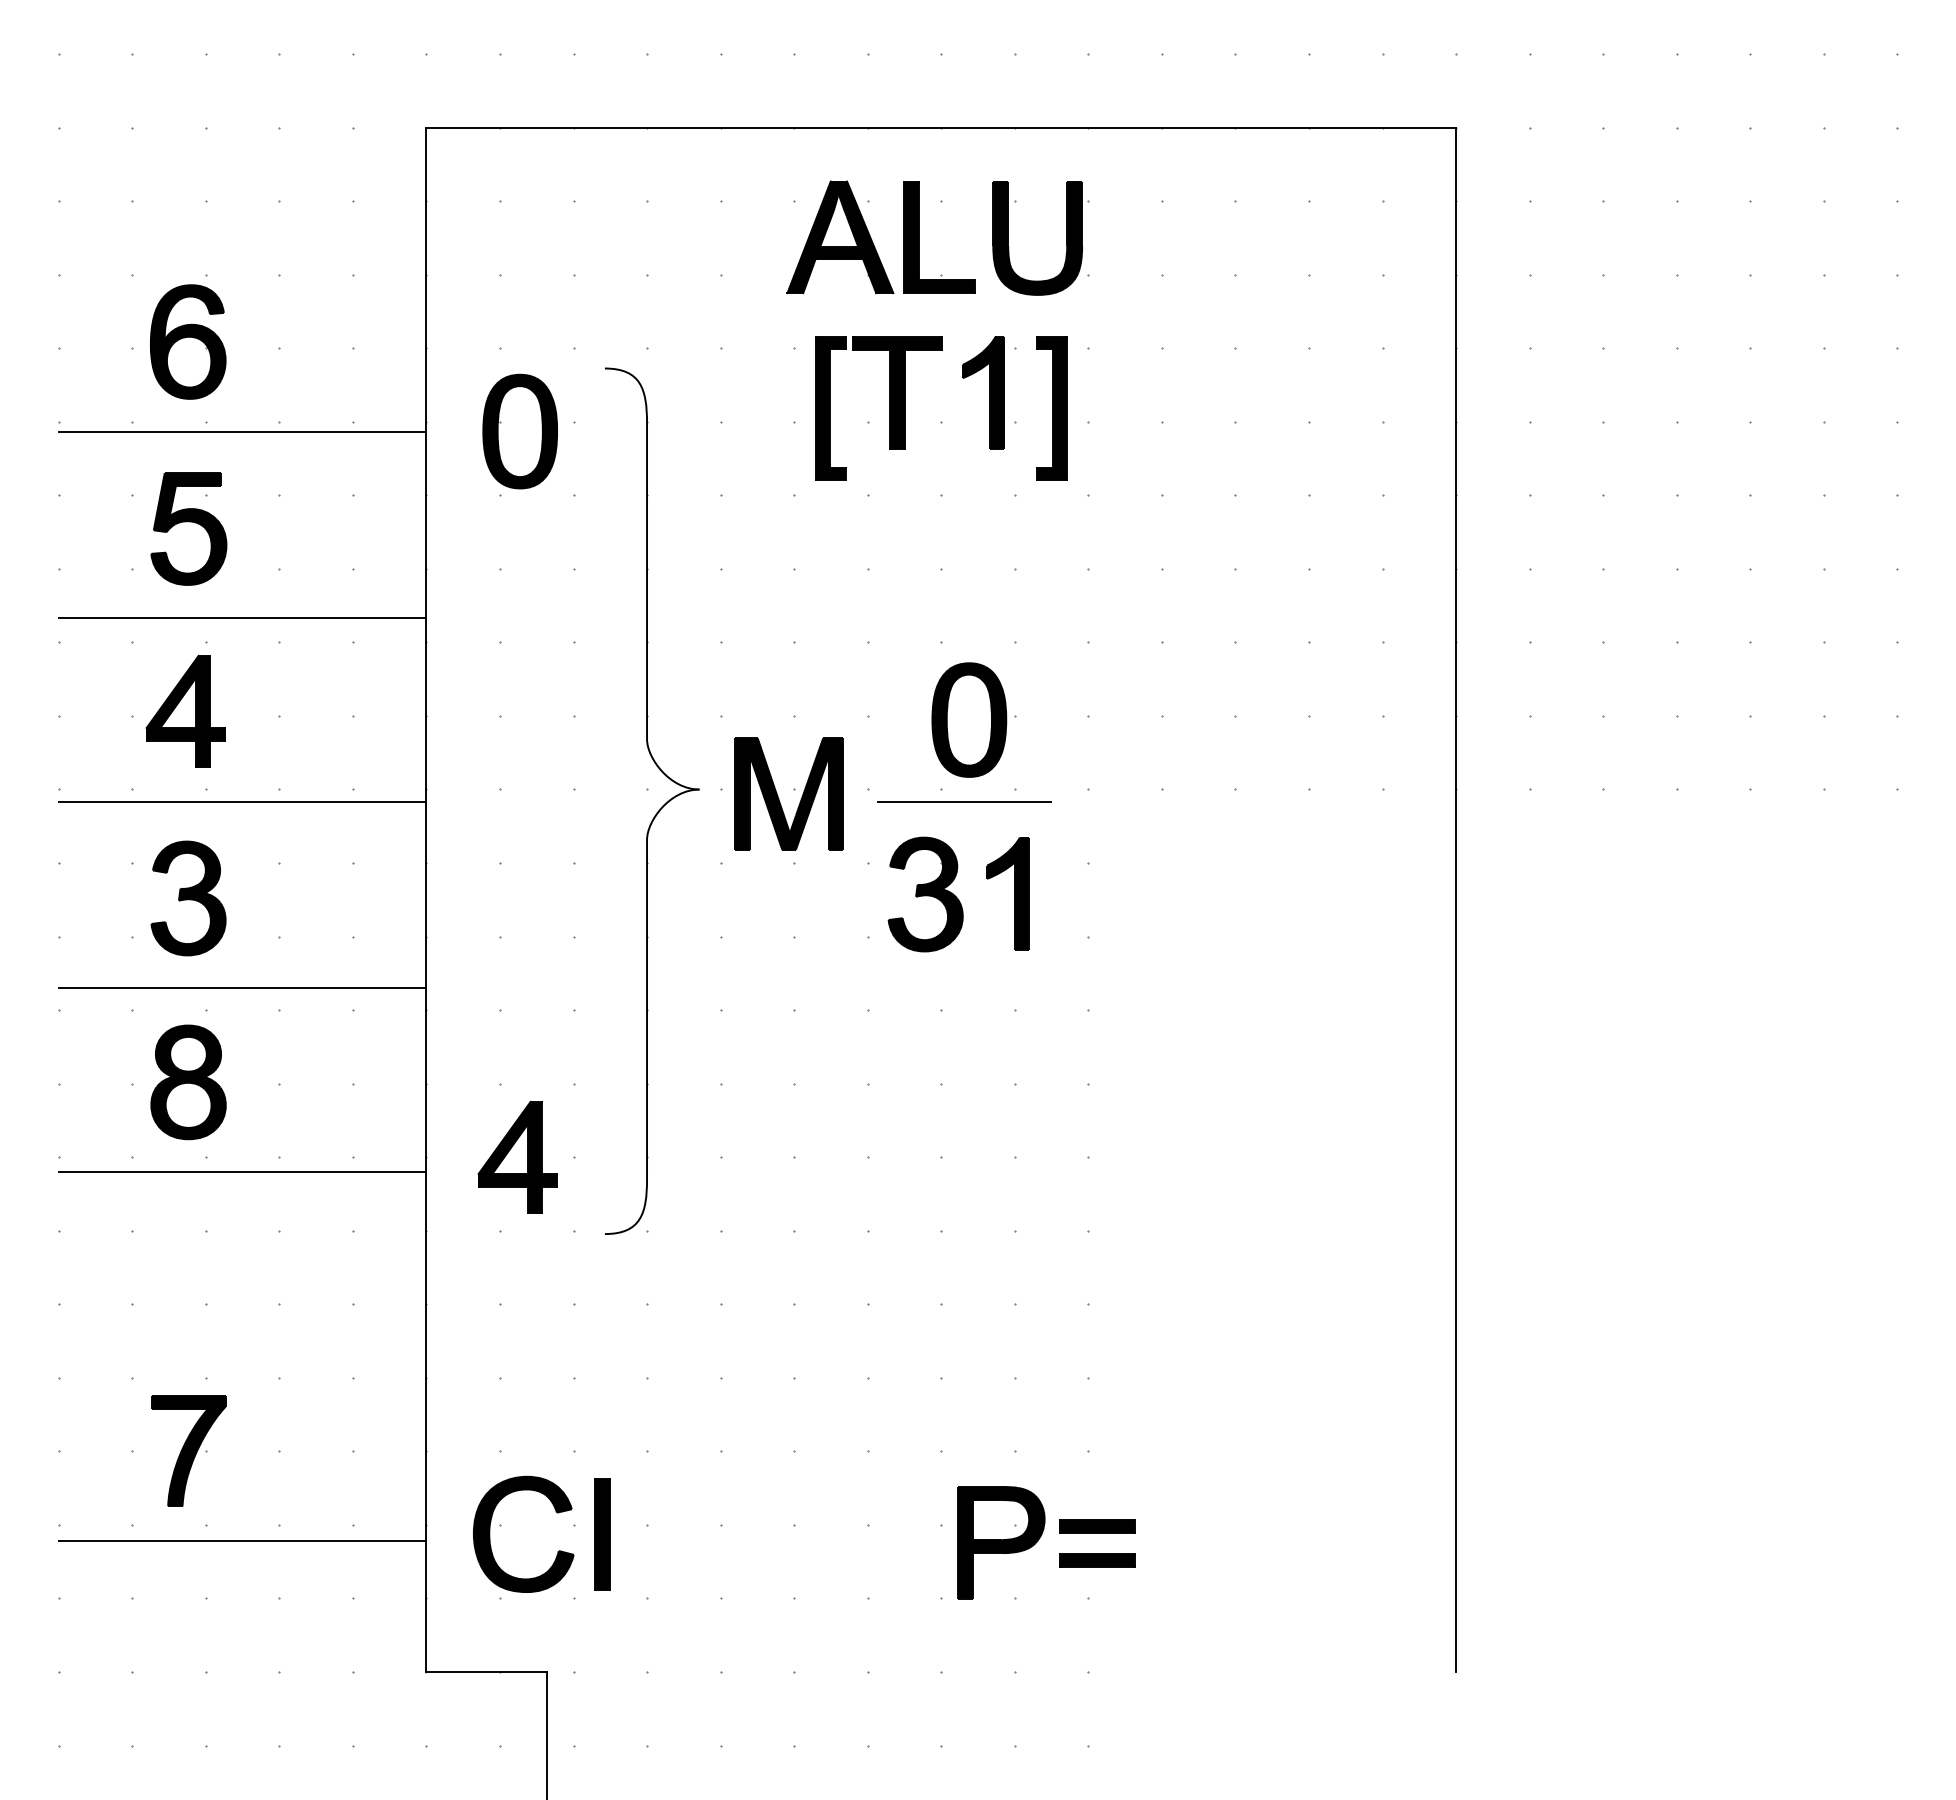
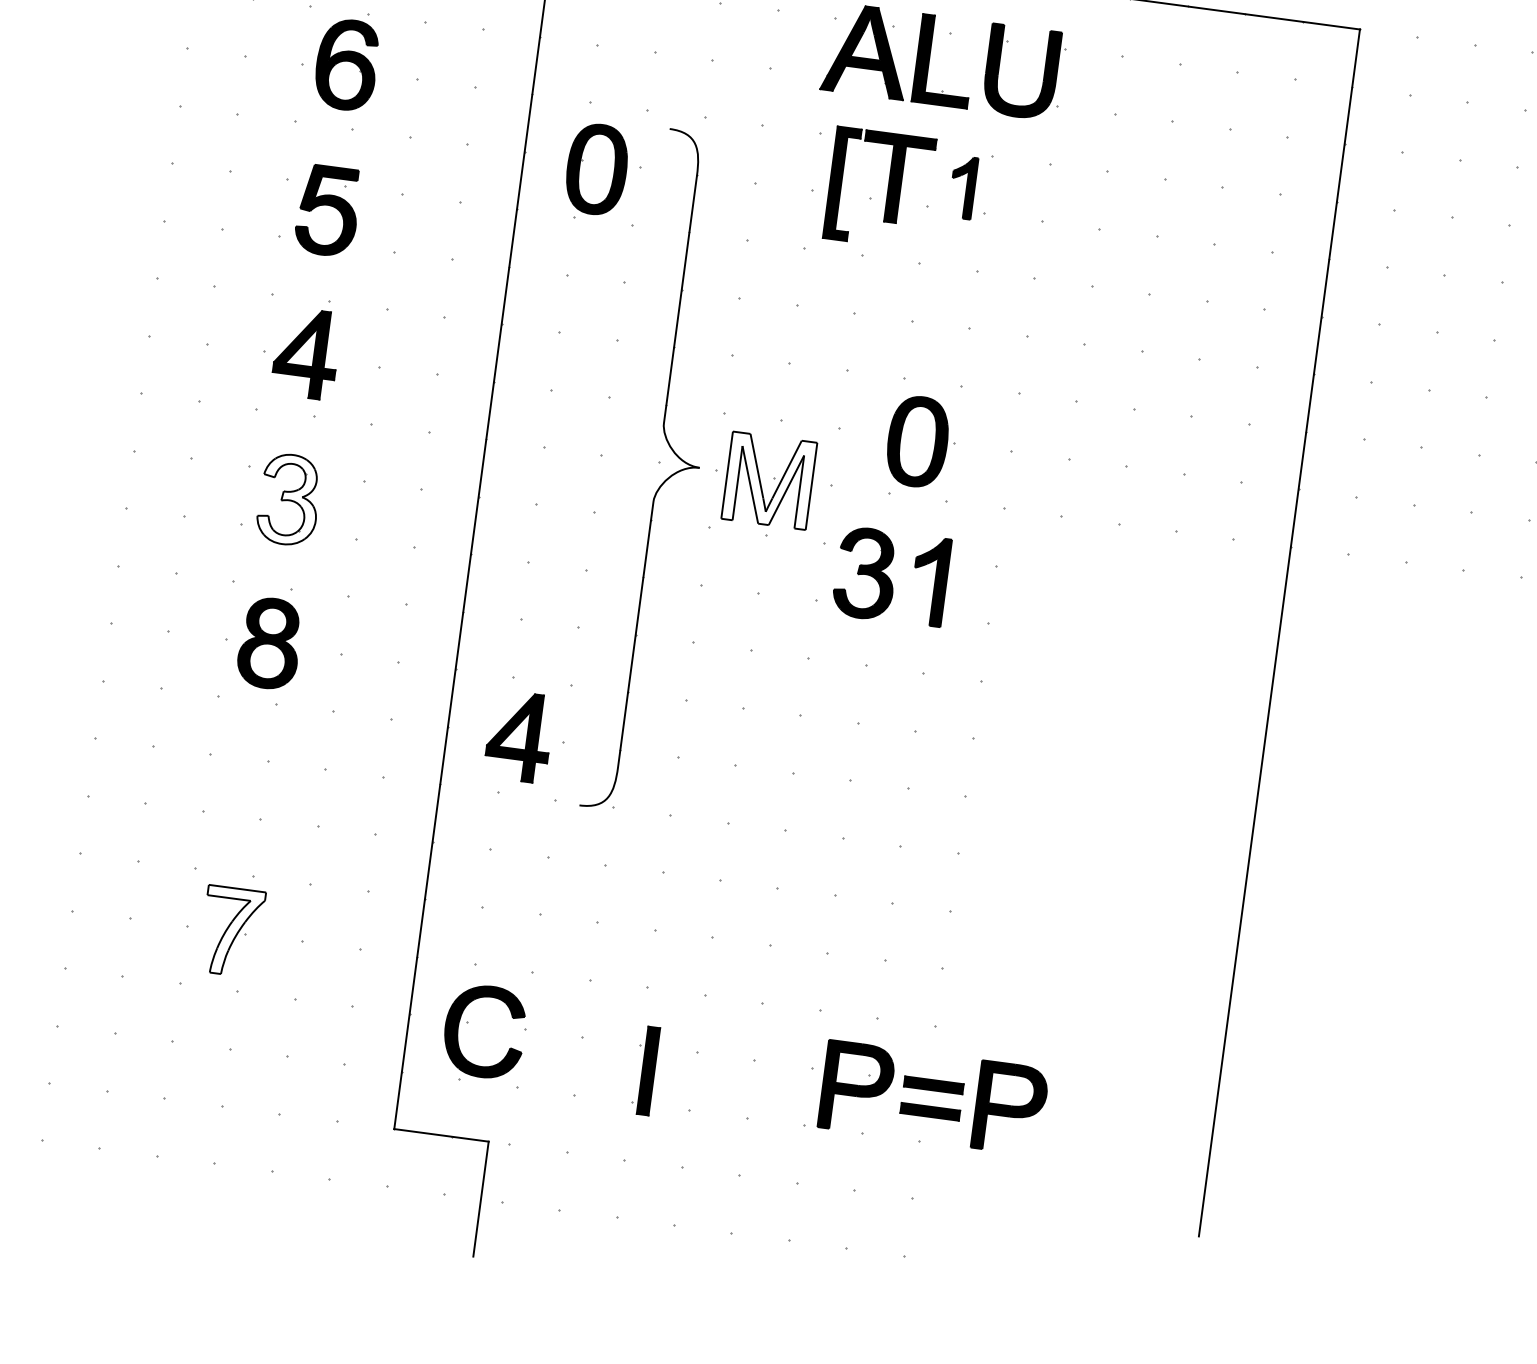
part: (983, 392) -> (963, 187), size x0.7
part: (1051, 408) -> (1014, 206), removed
line: (242, 432) -> (379, 141), removed
line: (242, 618) -> (360, 286), removed
fill: (789, 793) -> (769, 480), removed
line: (242, 802) -> (341, 430), removed
line: (964, 802) -> (905, 505), removed
fill: (188, 898) -> (289, 499), removed
line: (242, 988) -> (321, 575), removed
line: (242, 1172) -> (302, 719), removed
fill: (188, 1451) -> (231, 931), removed
part: (602, 1534) -> (648, 1071), moved
line: (242, 1541) -> (264, 1007), removed
part: (1197, 1542) -> (1010, 1108), added

